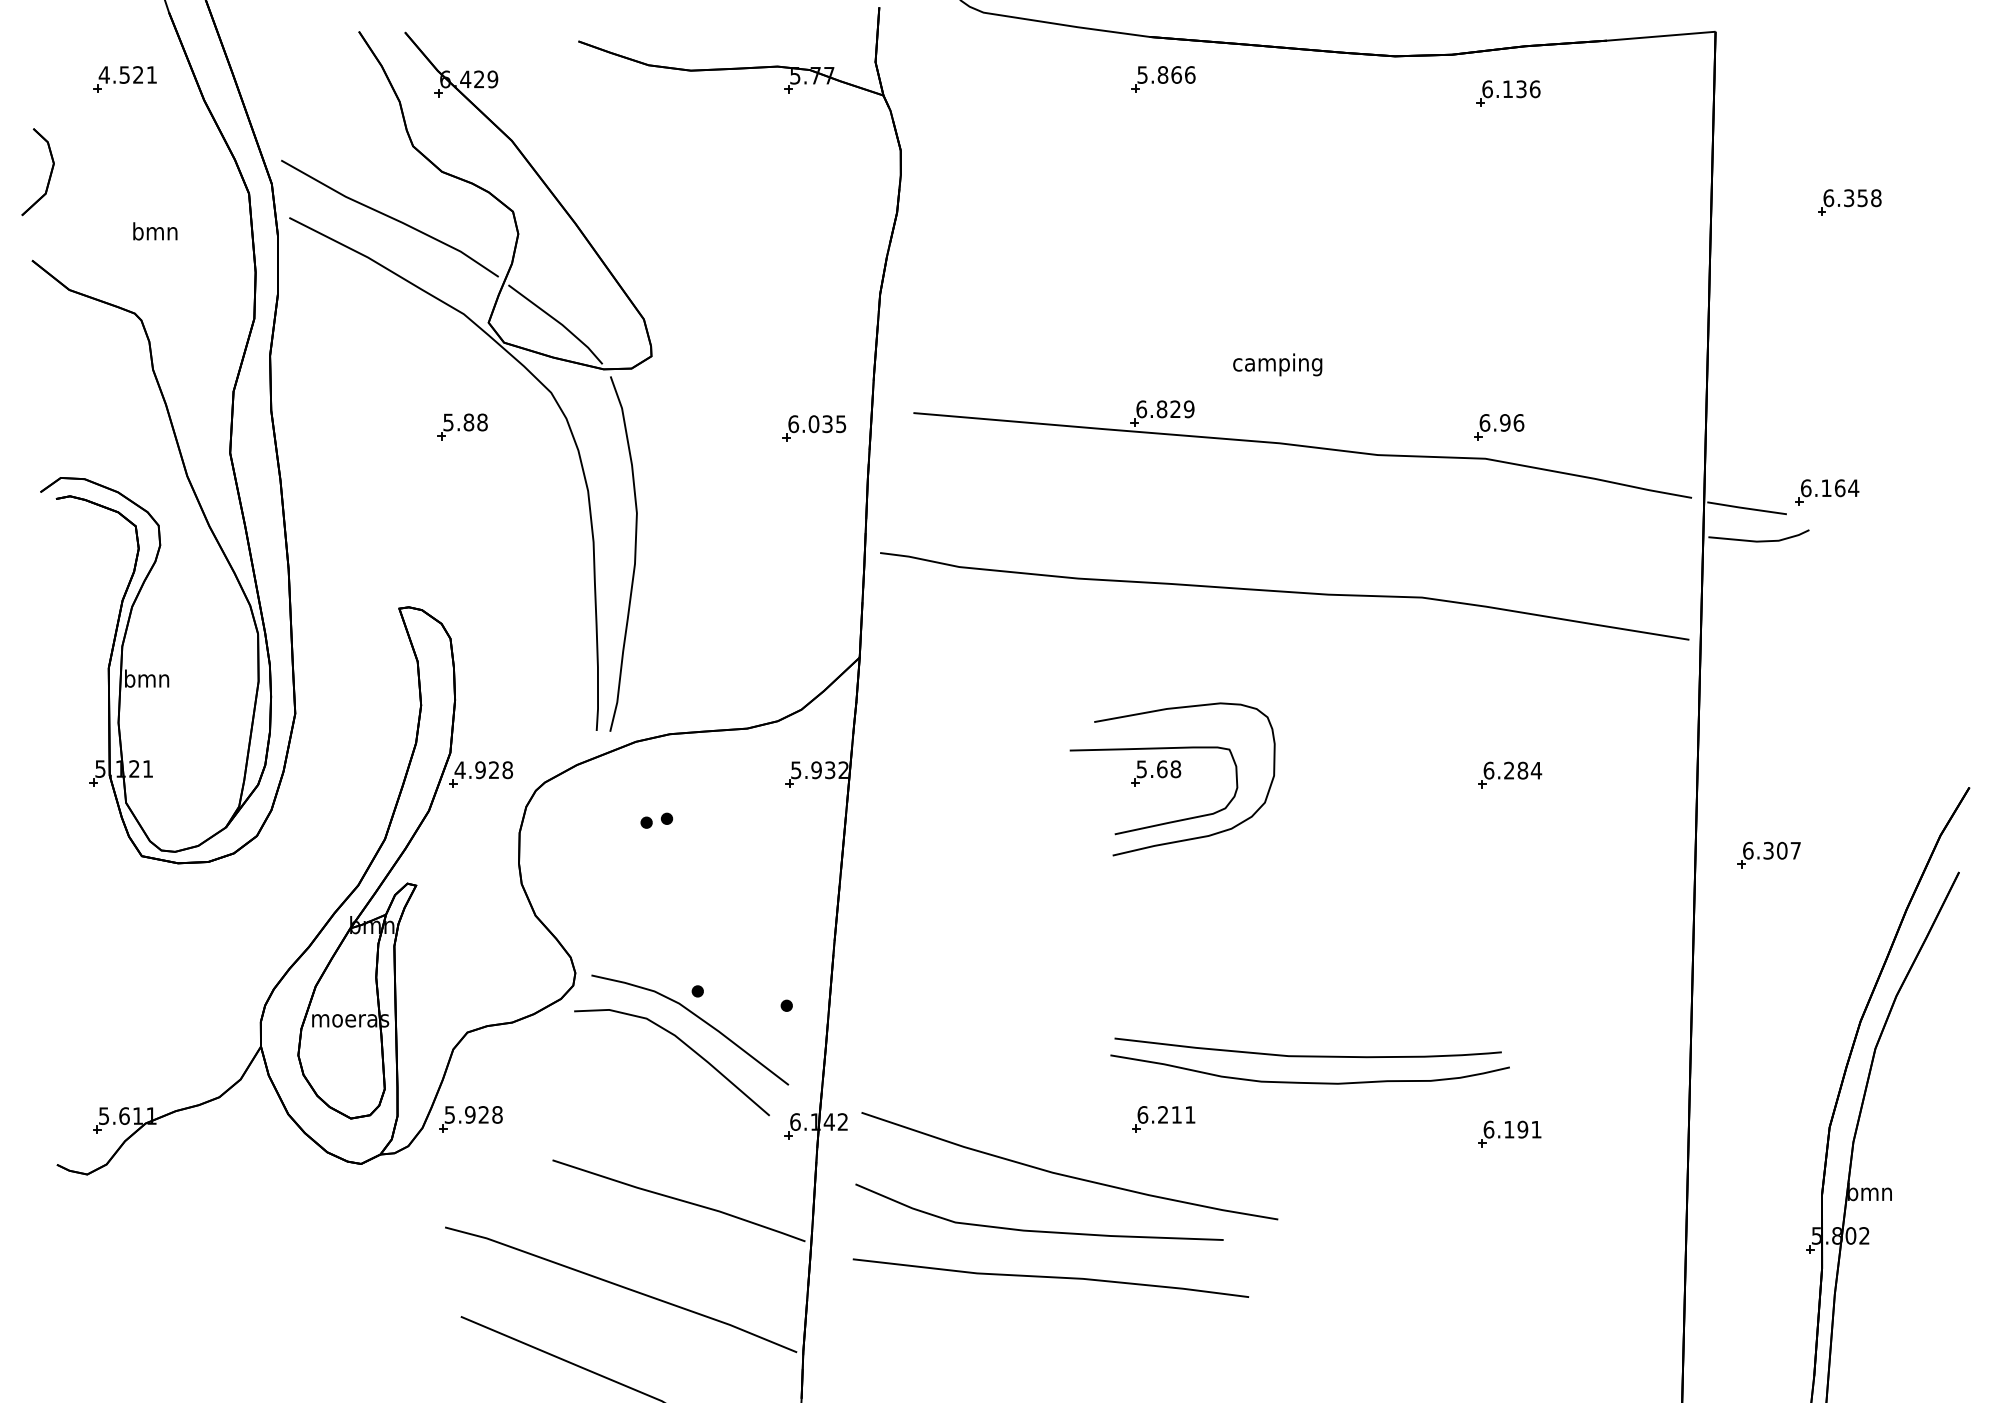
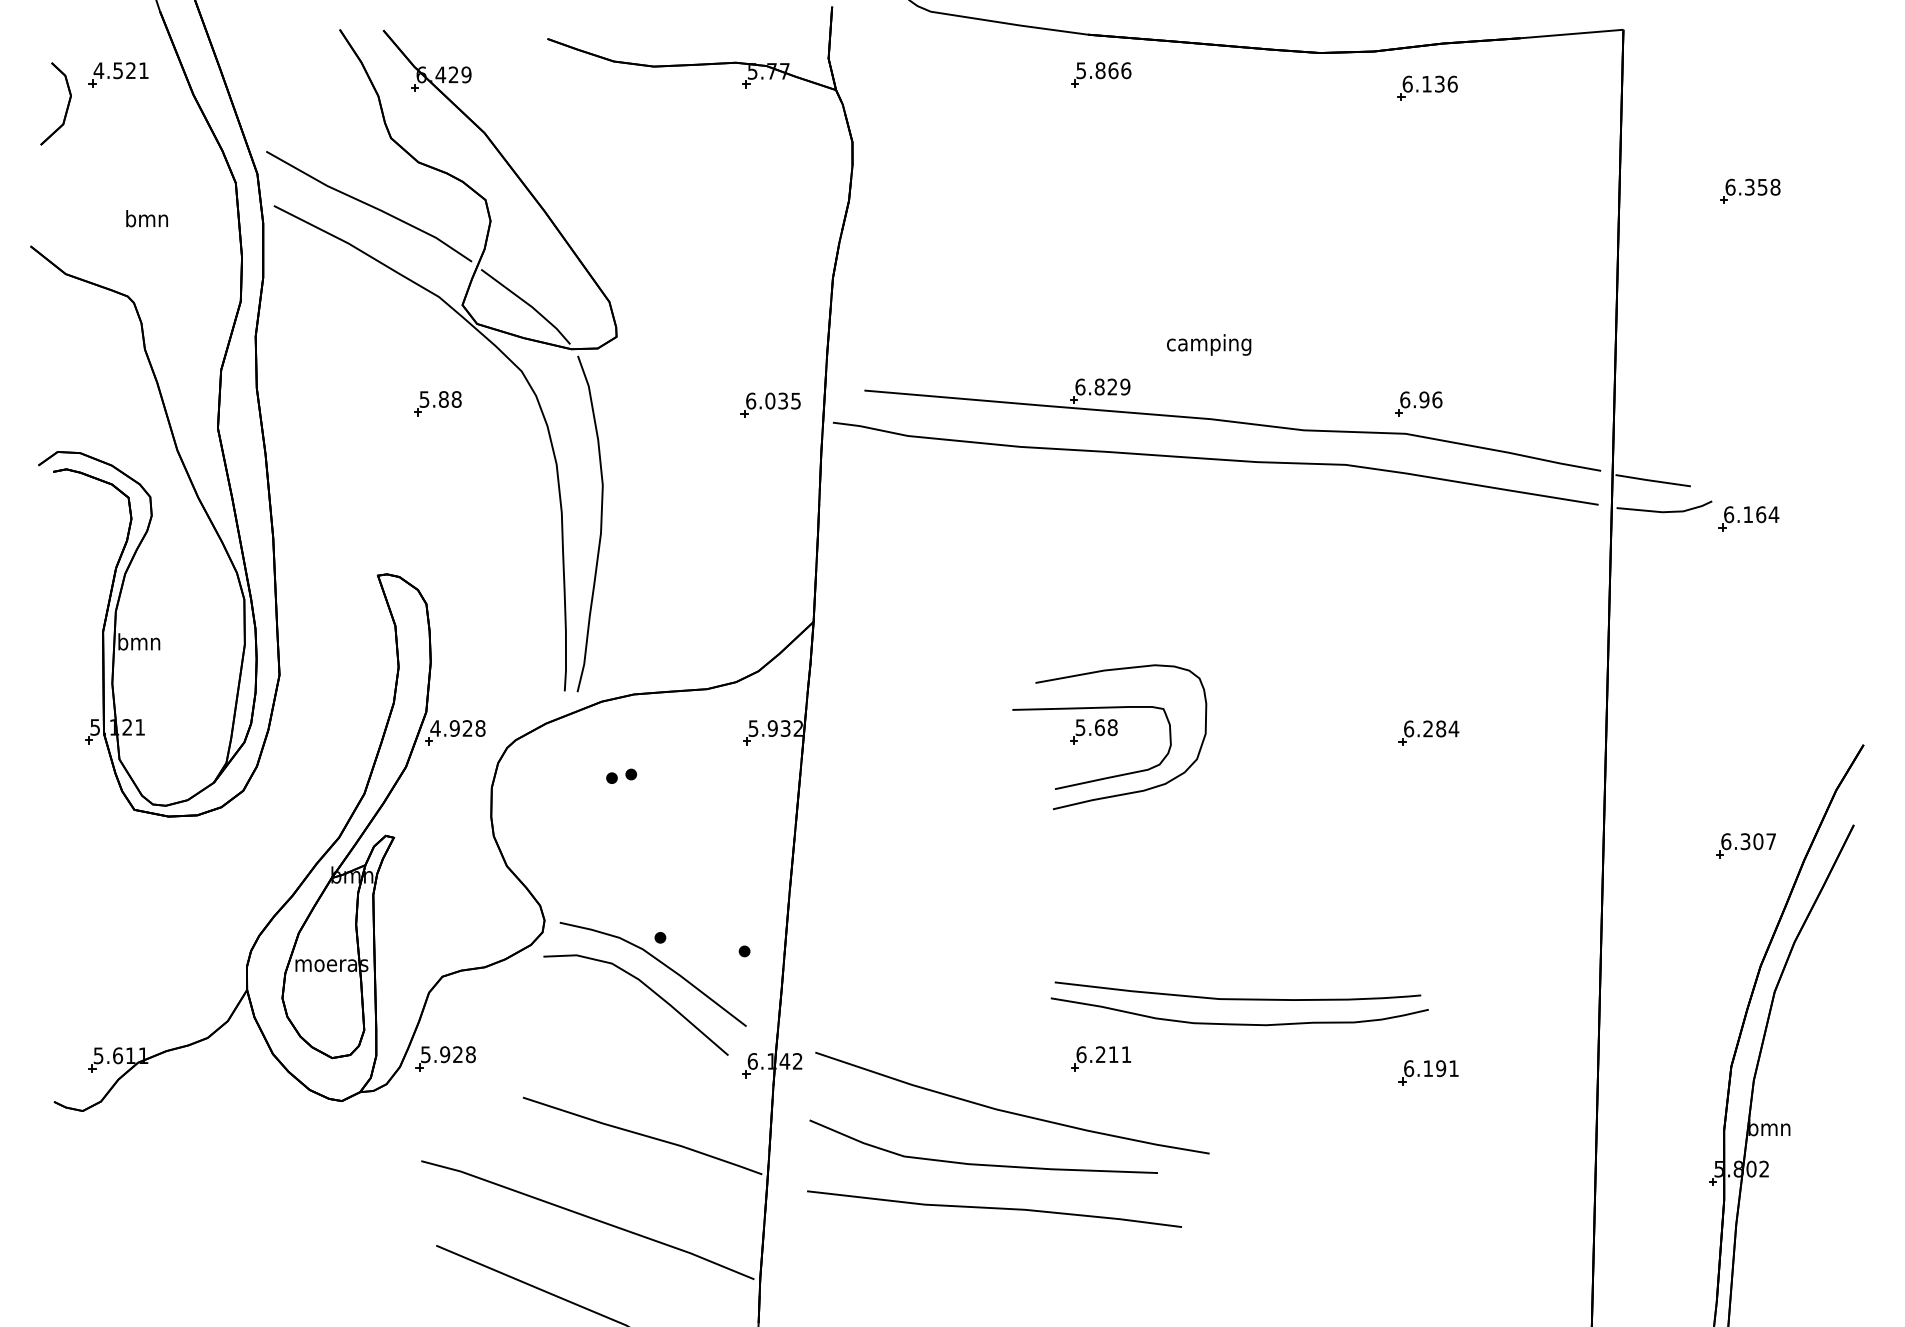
part: (49, 175) -> (66, 107), moved
part: (1827, 492) -> (1749, 518), moved
curve: (1284, 592) -> (1215, 460), moved
part: (1768, 854) -> (1745, 845), moved

